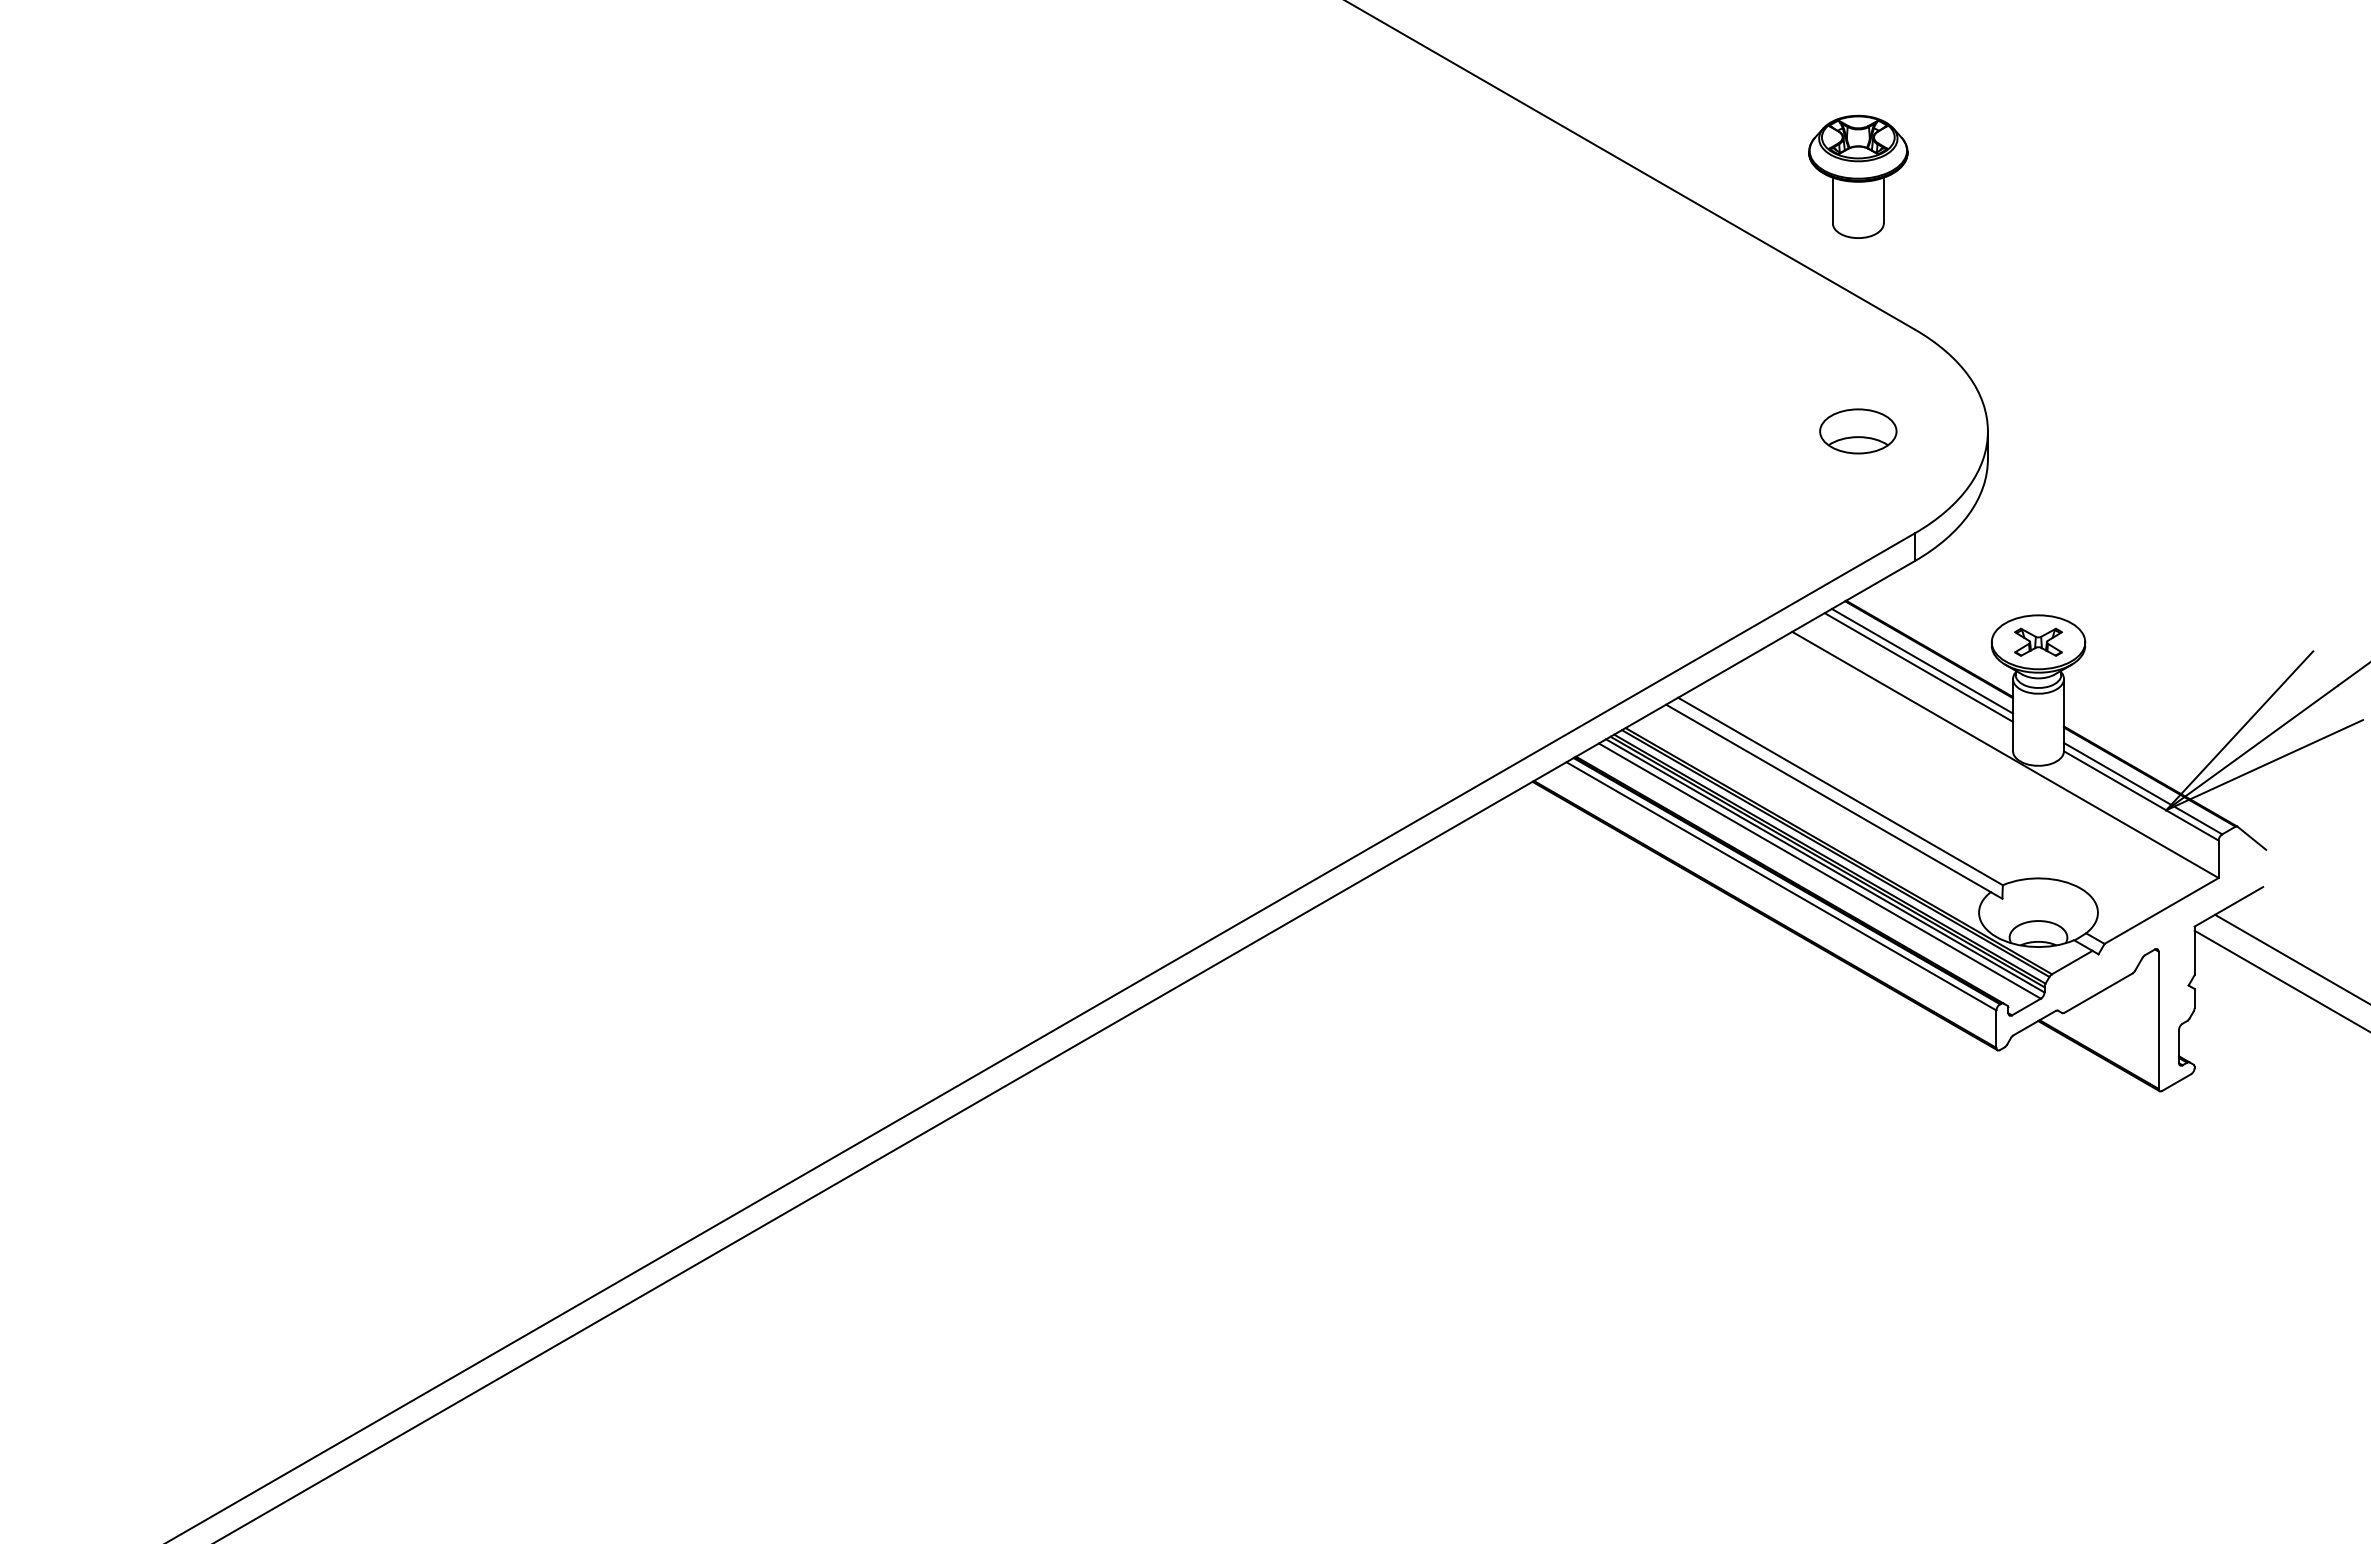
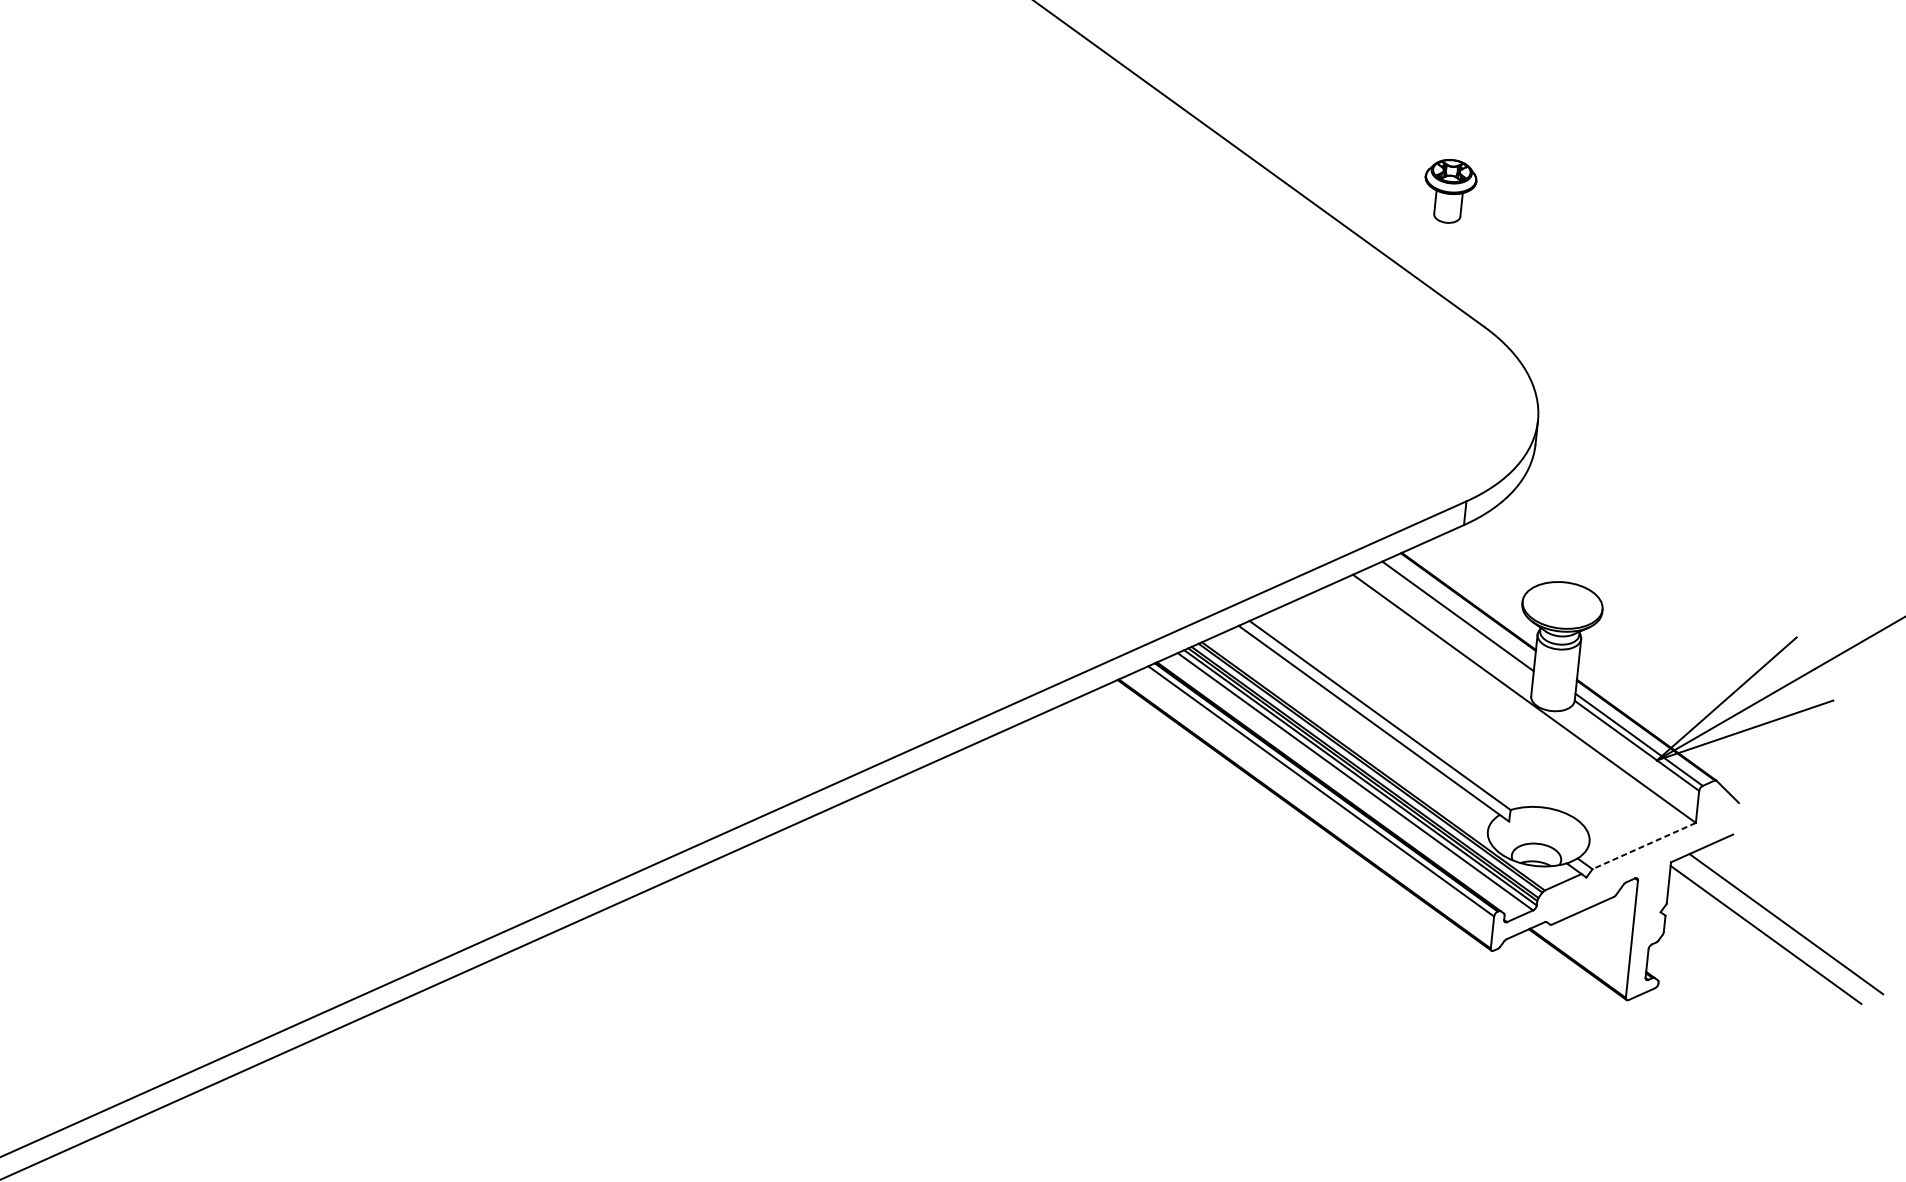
part: (1858, 176) -> (1449, 191), size x0.6
part: (1858, 431) -> (1427, 409), removed
part: (2038, 641) -> (1562, 604), removed
line: (1922, 660) -> (1461, 610), removed
line: (2161, 910) -> (1644, 845), solid -> dashed

